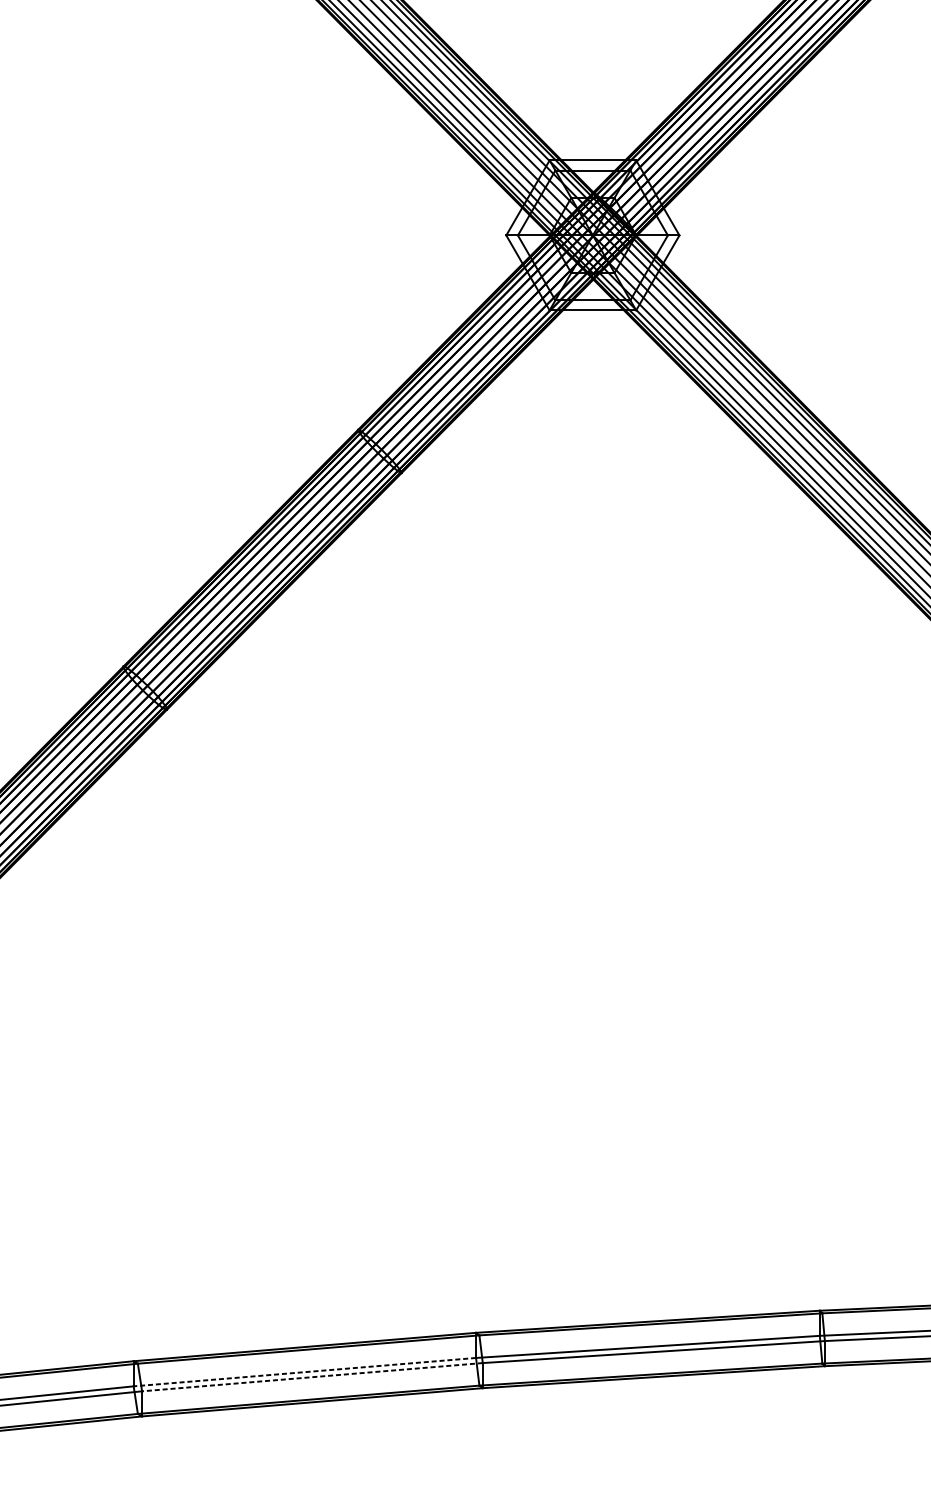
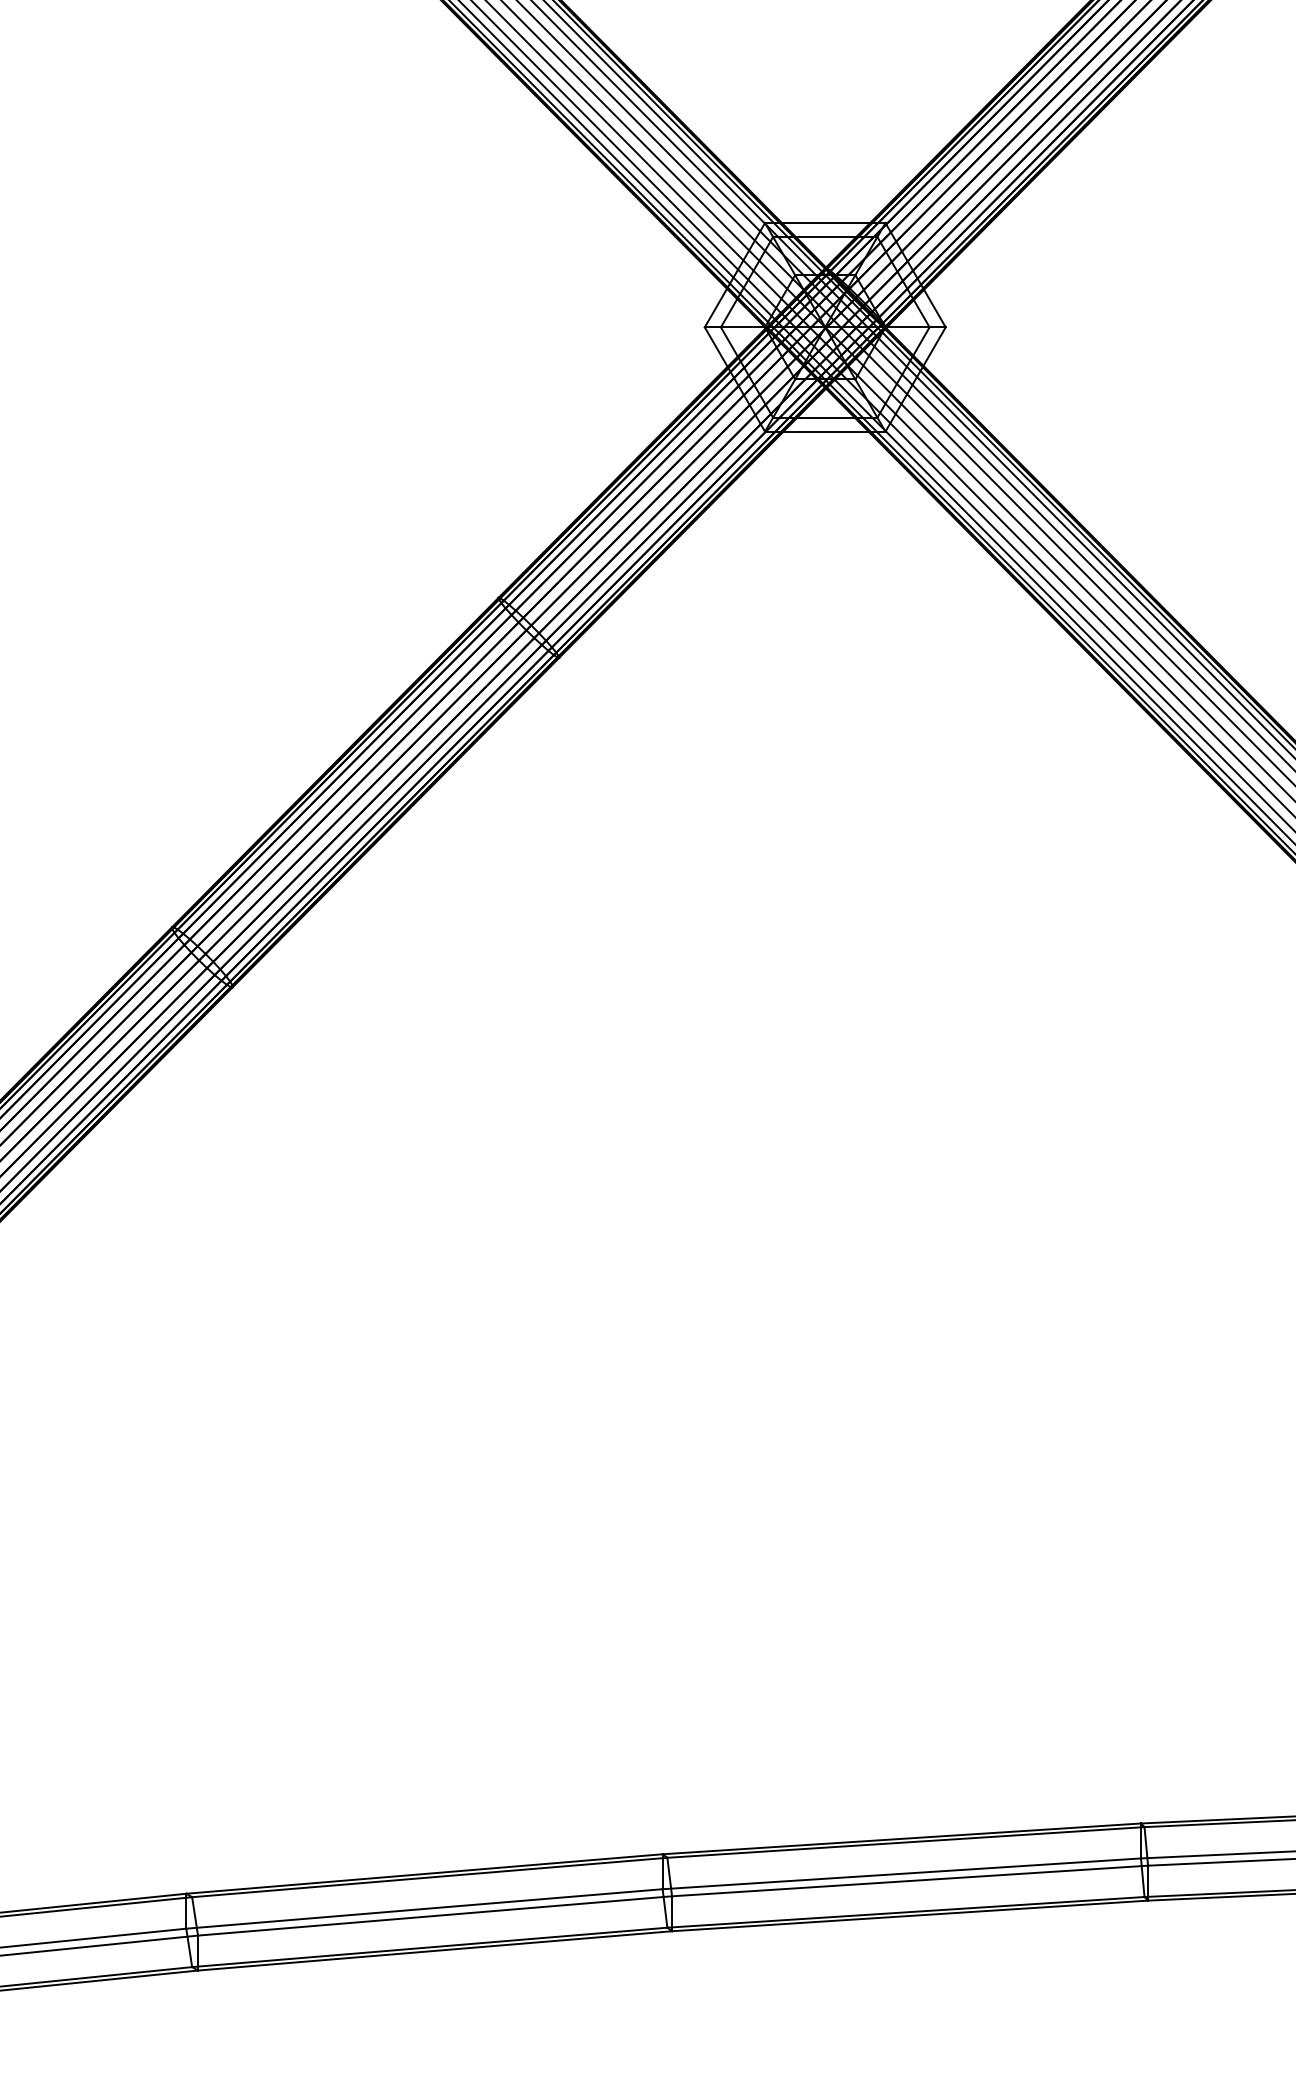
line: (304, 1371) -> (423, 1908), dashed -> solid
line: (312, 1376) -> (435, 1915), dashed -> solid

